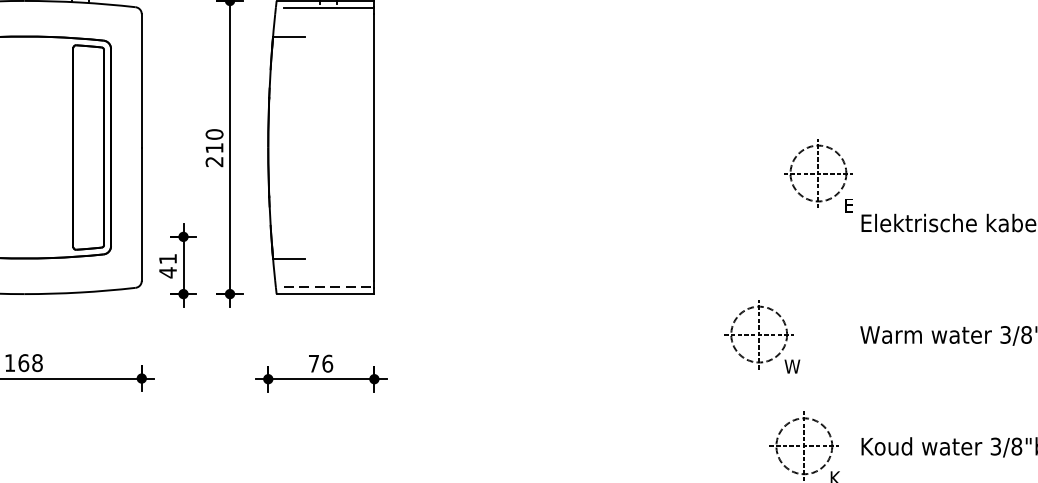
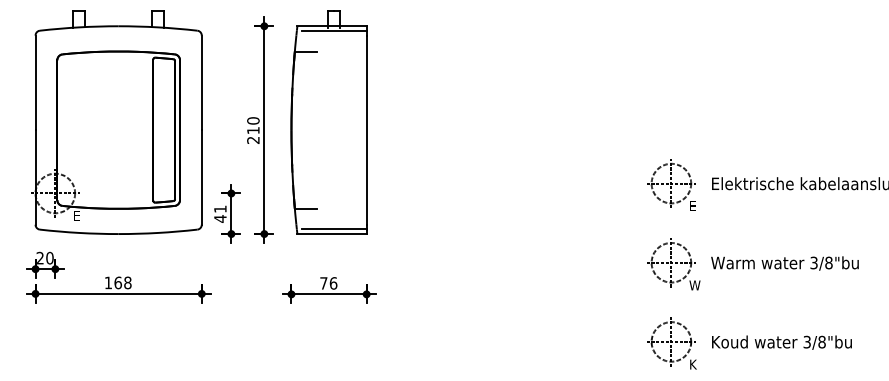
part: (818, 174) -> (671, 184), moved
line: (330, 287) -> (335, 229), dashed -> solid
part: (762, 337) -> (673, 264), moved

